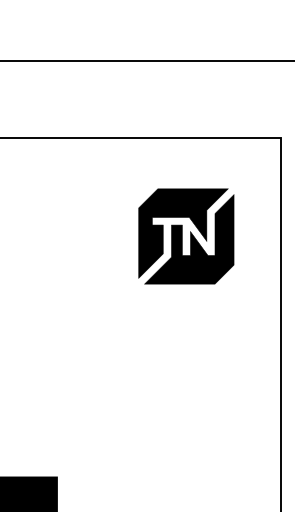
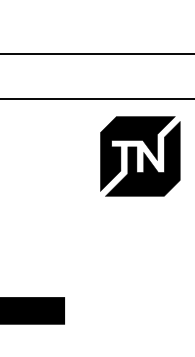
part: (186, 236) -> (140, 156), size x1.43

